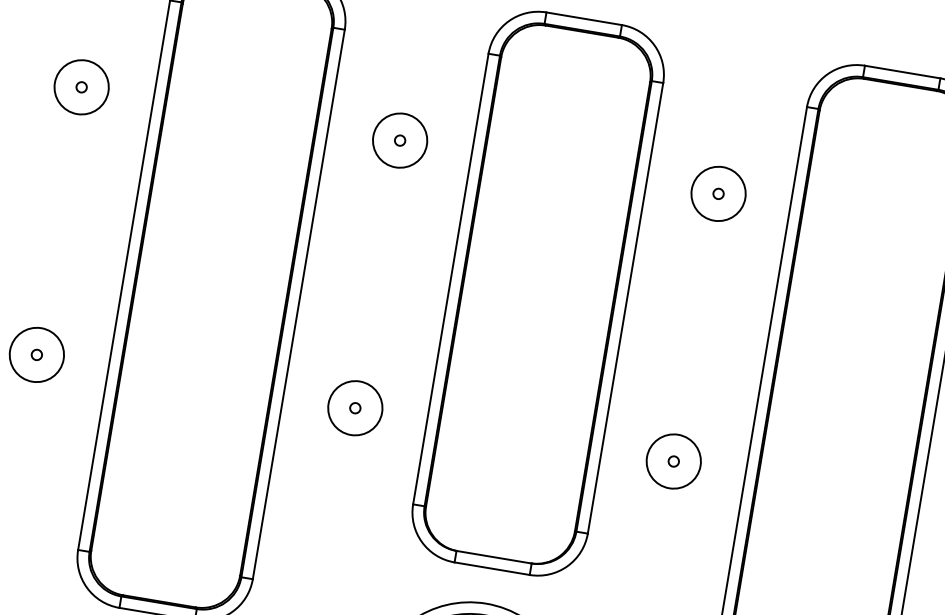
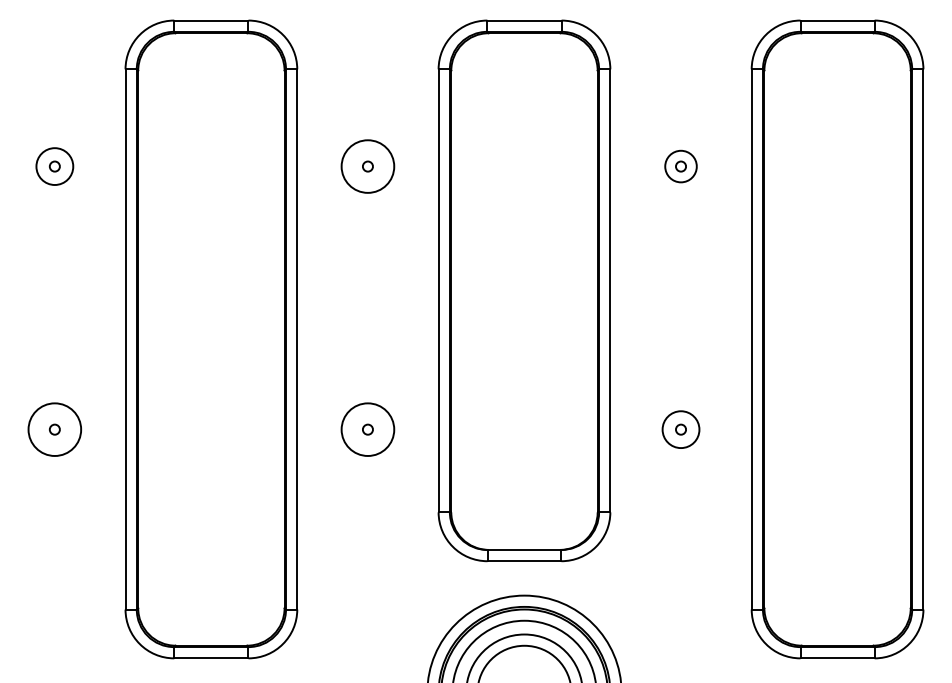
circle: (81, 87) -> (54, 166), size x0.7
circle: (718, 193) -> (680, 166), size x0.6
circle: (673, 461) -> (680, 429), size x0.7

